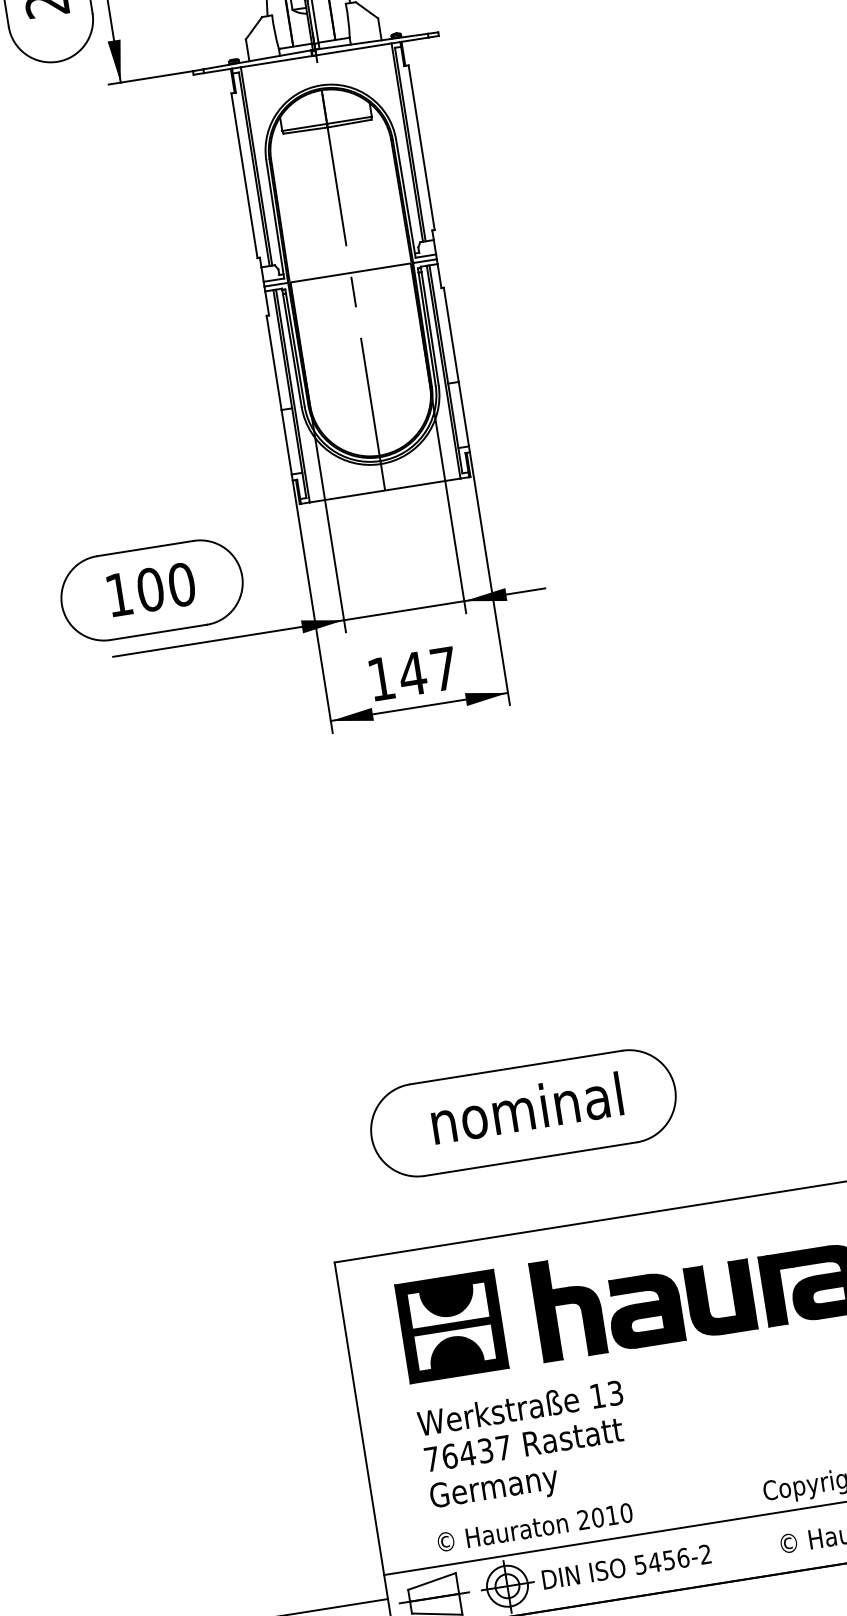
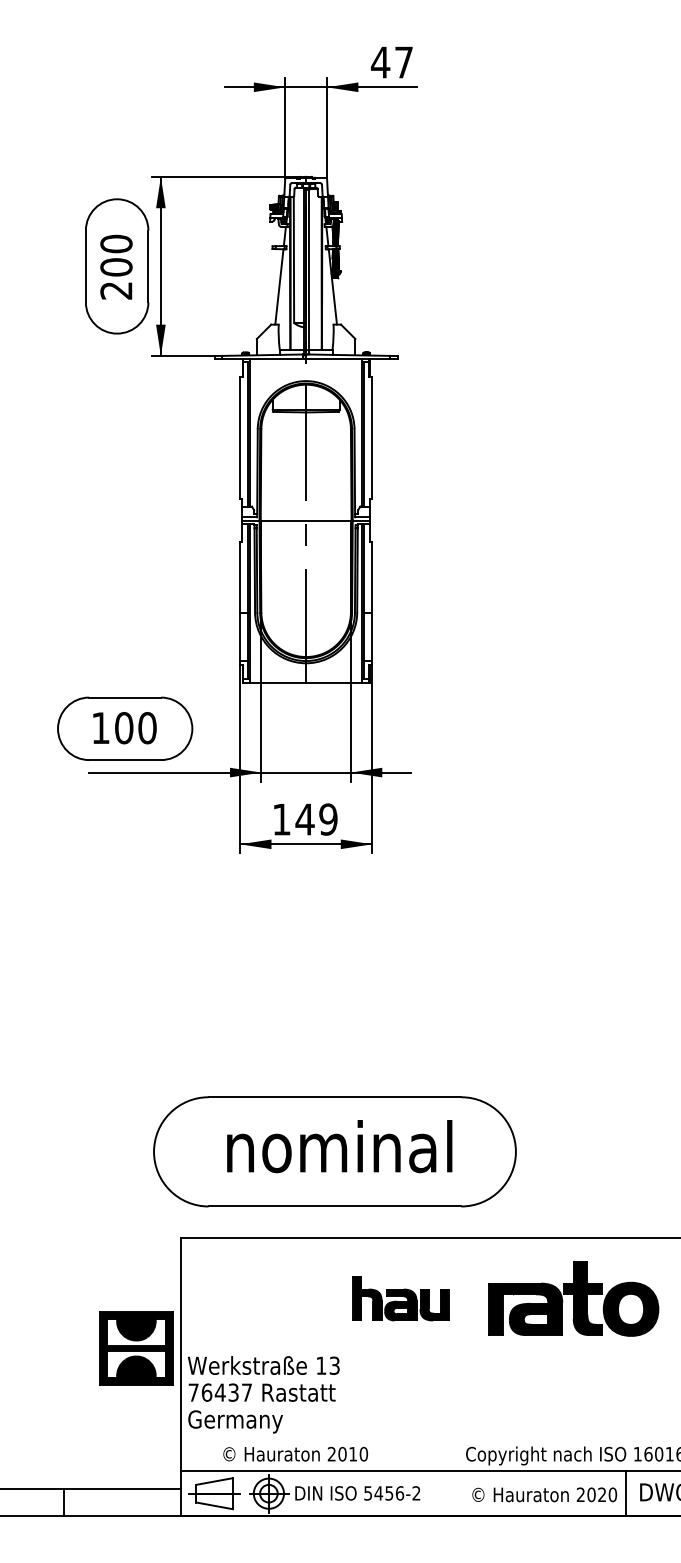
text: (444, 668) -> (328, 819), 147 -> 149
part: (522, 1113) -> (334, 1151), size x1.6
part: (642, 1296) -> (400, 1298), size x0.6
part: (452, 1326) -> (136, 1348), moved
text: (526, 1446) -> (263, 1394), moved

